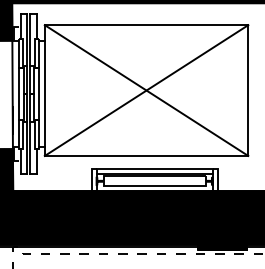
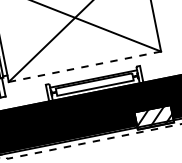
line: (146, 155) -> (84, 66), solid -> dashed
line: (154, 169) -> (92, 75), removed
fill: (222, 238) -> (154, 117), removed

